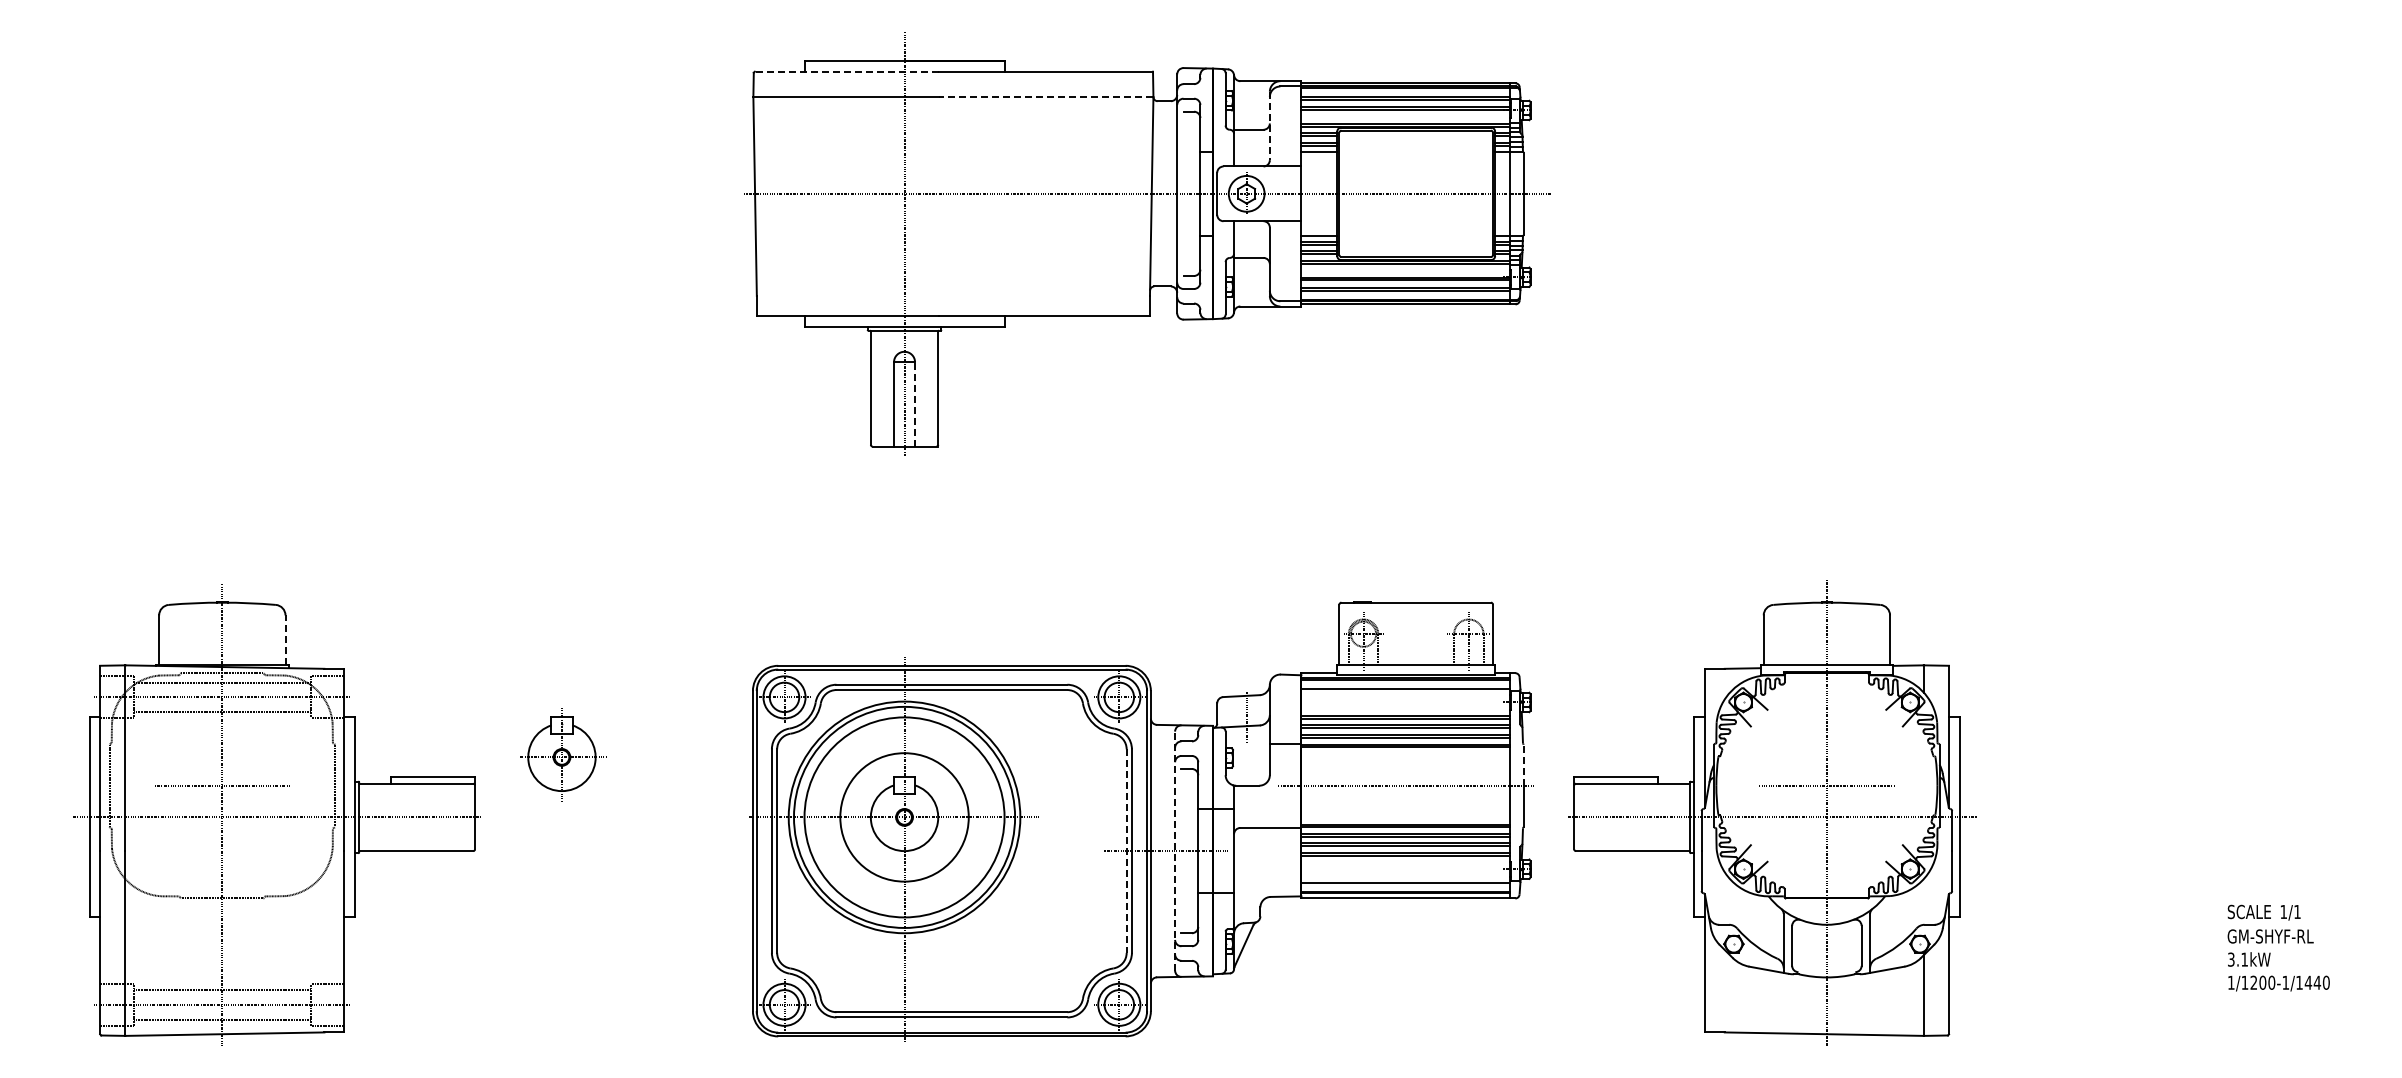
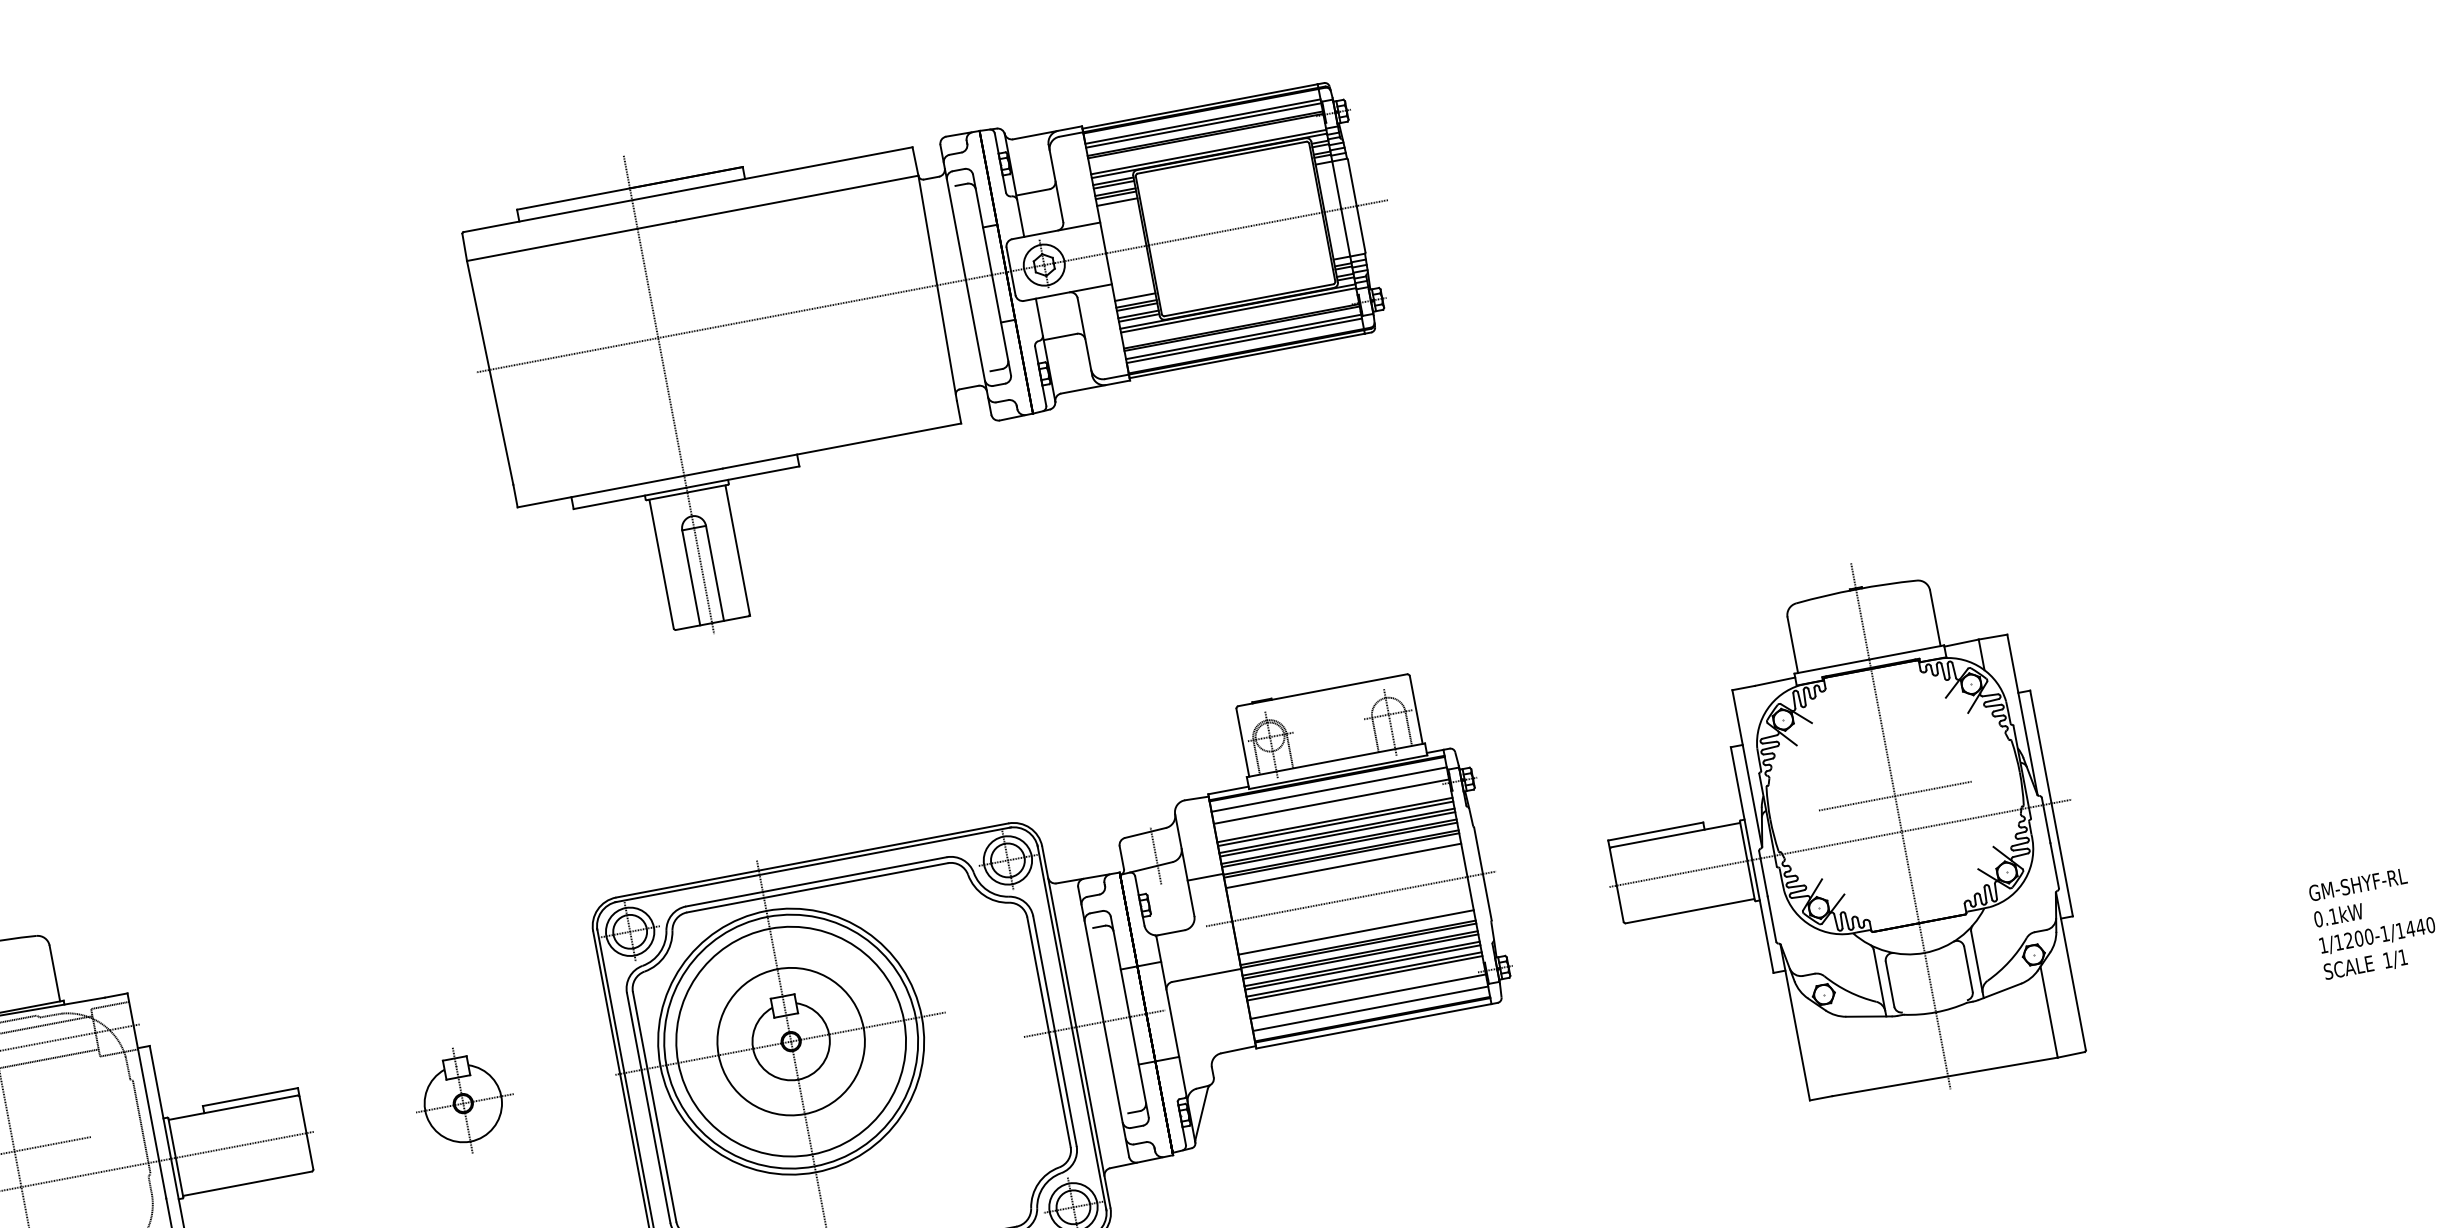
line: (846, 71) -> (566, 212), dashed -> solid
line: (1045, 97) -> (796, 199), dashed -> solid
line: (1269, 126) -> (1055, 184), dashed -> solid
line: (915, 403) -> (715, 572), dashed -> solid
line: (285, 640) -> (54, 974), dashed -> solid
line: (1405, 699) -> (1331, 801), added
part: (563, 754) -> (464, 1099), moved
line: (1405, 756) -> (1343, 866), added
line: (1523, 765) -> (1478, 851), dashed -> solid
part: (1772, 812) -> (1839, 837), moved
line: (1405, 815) -> (1356, 932), added
line: (1175, 850) -> (1103, 1021), dashed -> solid
line: (1126, 851) -> (1048, 1032), dashed -> solid
line: (1405, 872) -> (1368, 996), added
text: (2263, 912) -> (2364, 965), moved
text: (2230, 959) -> (2317, 919), 3.1kW -> 0.1kW

